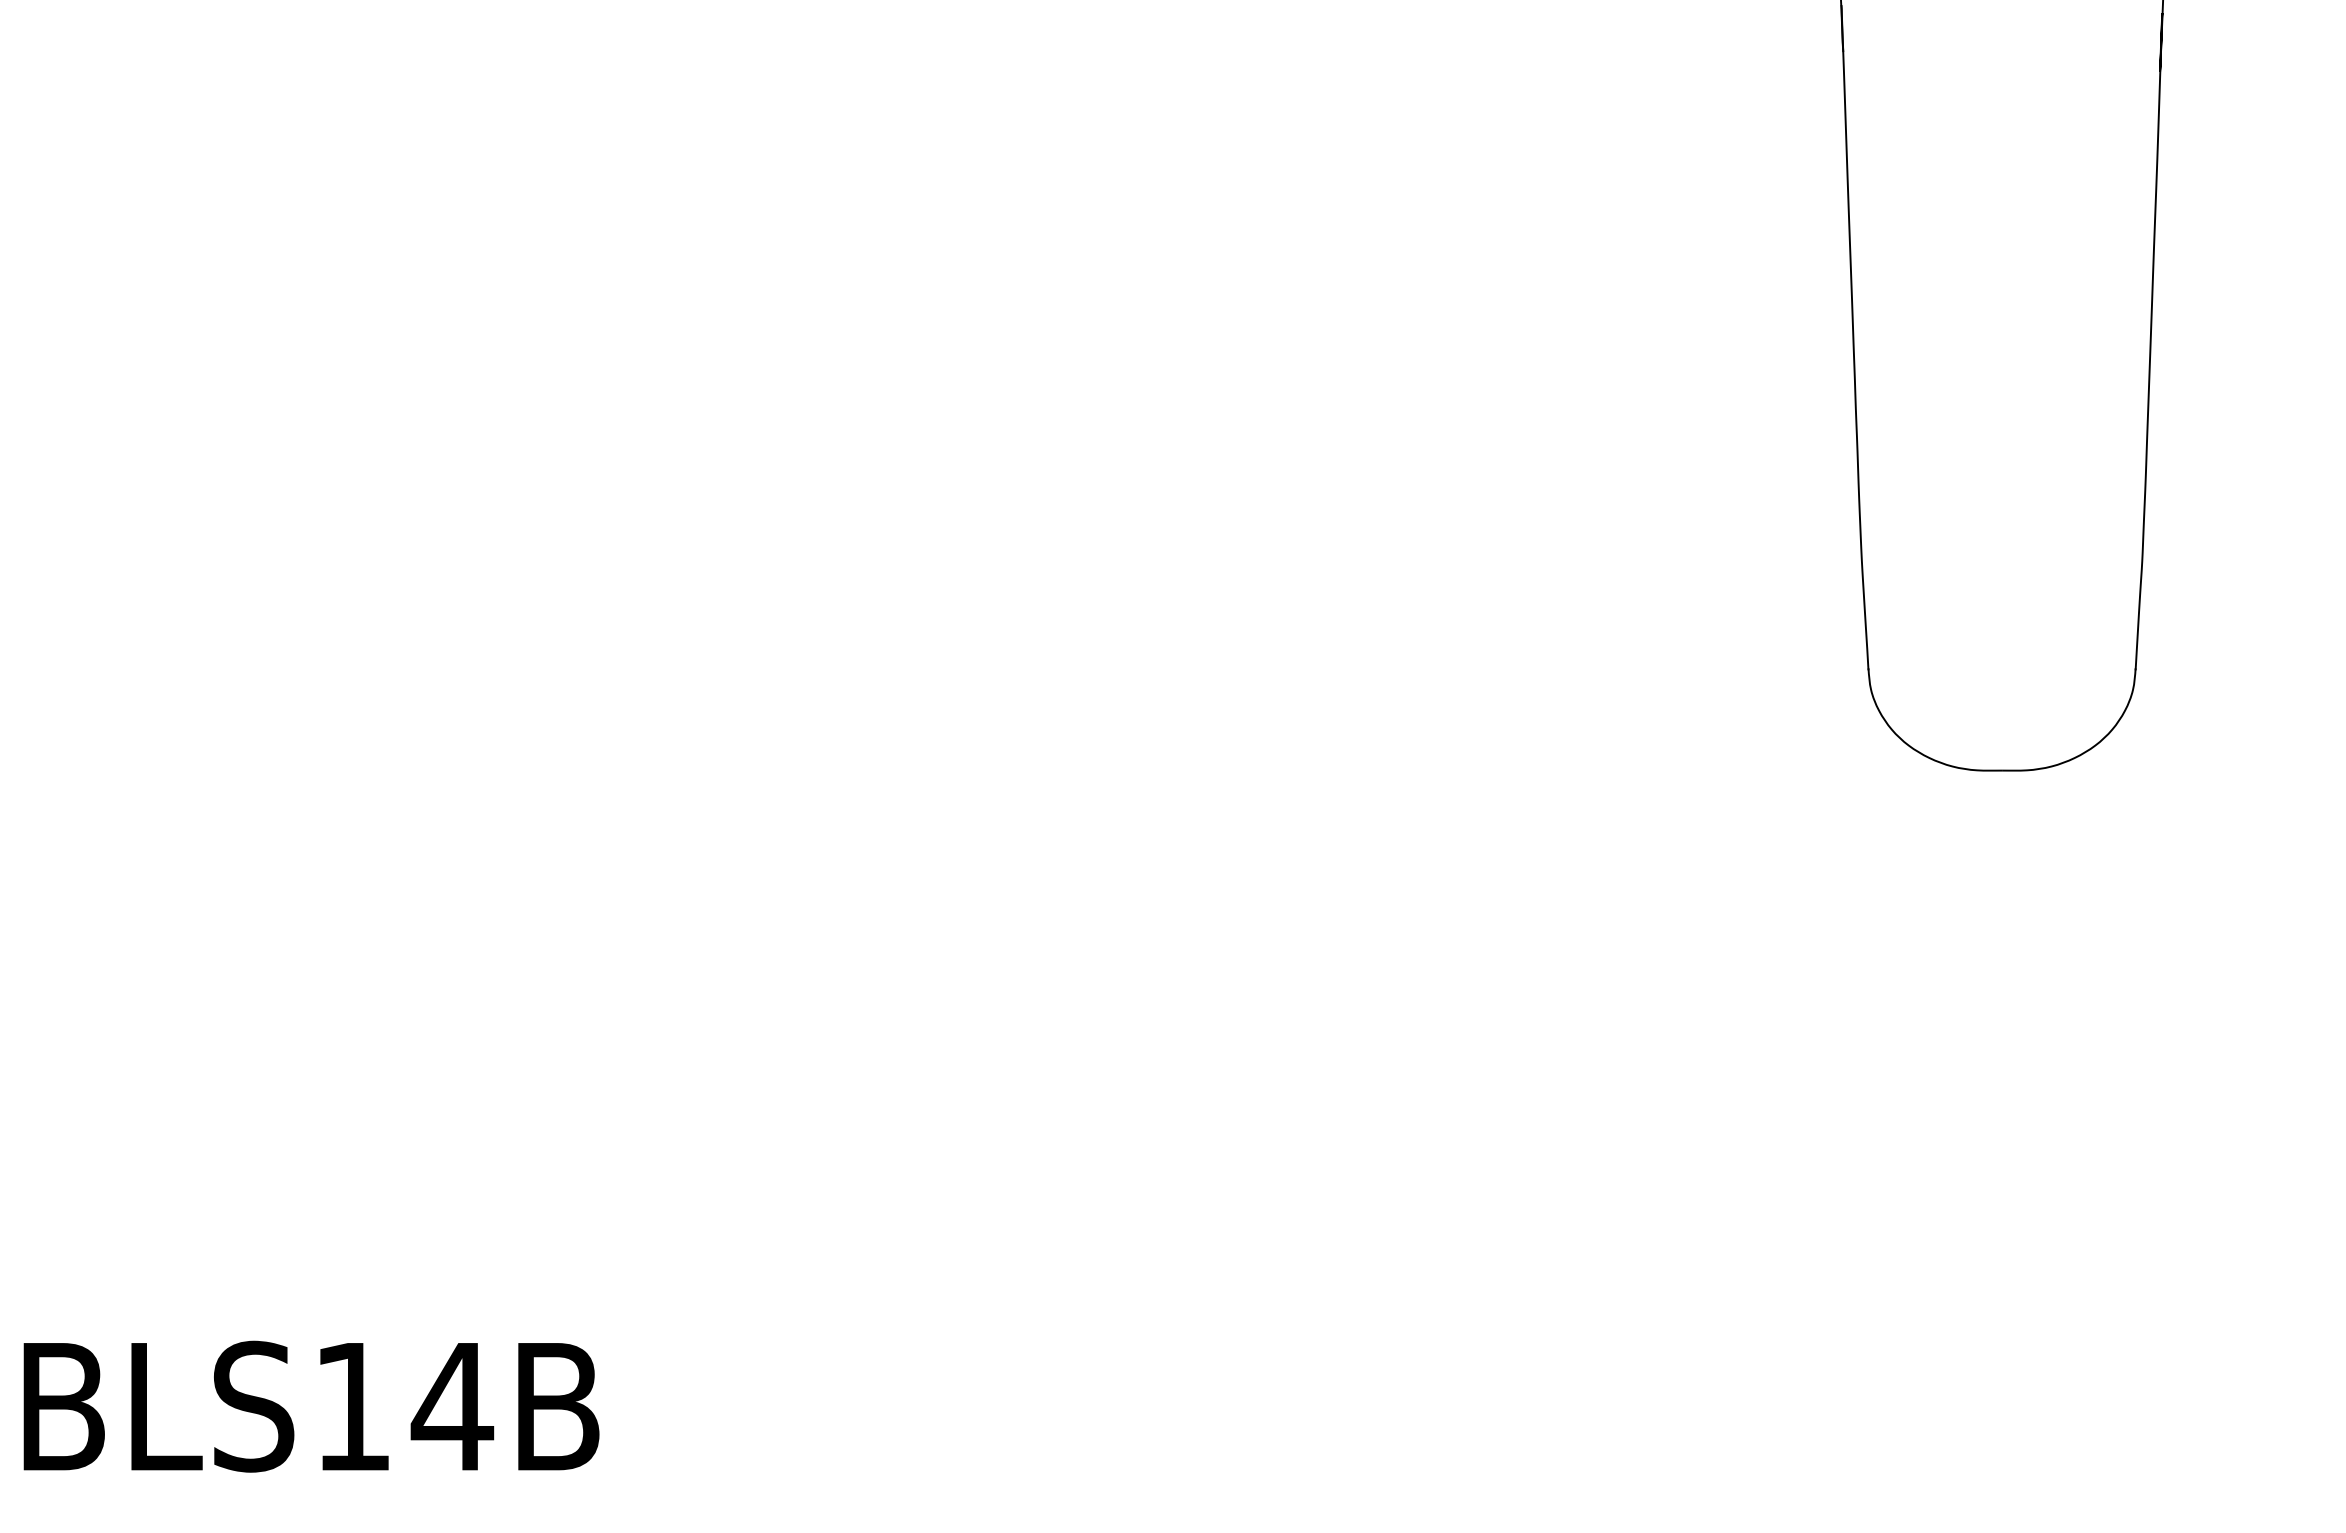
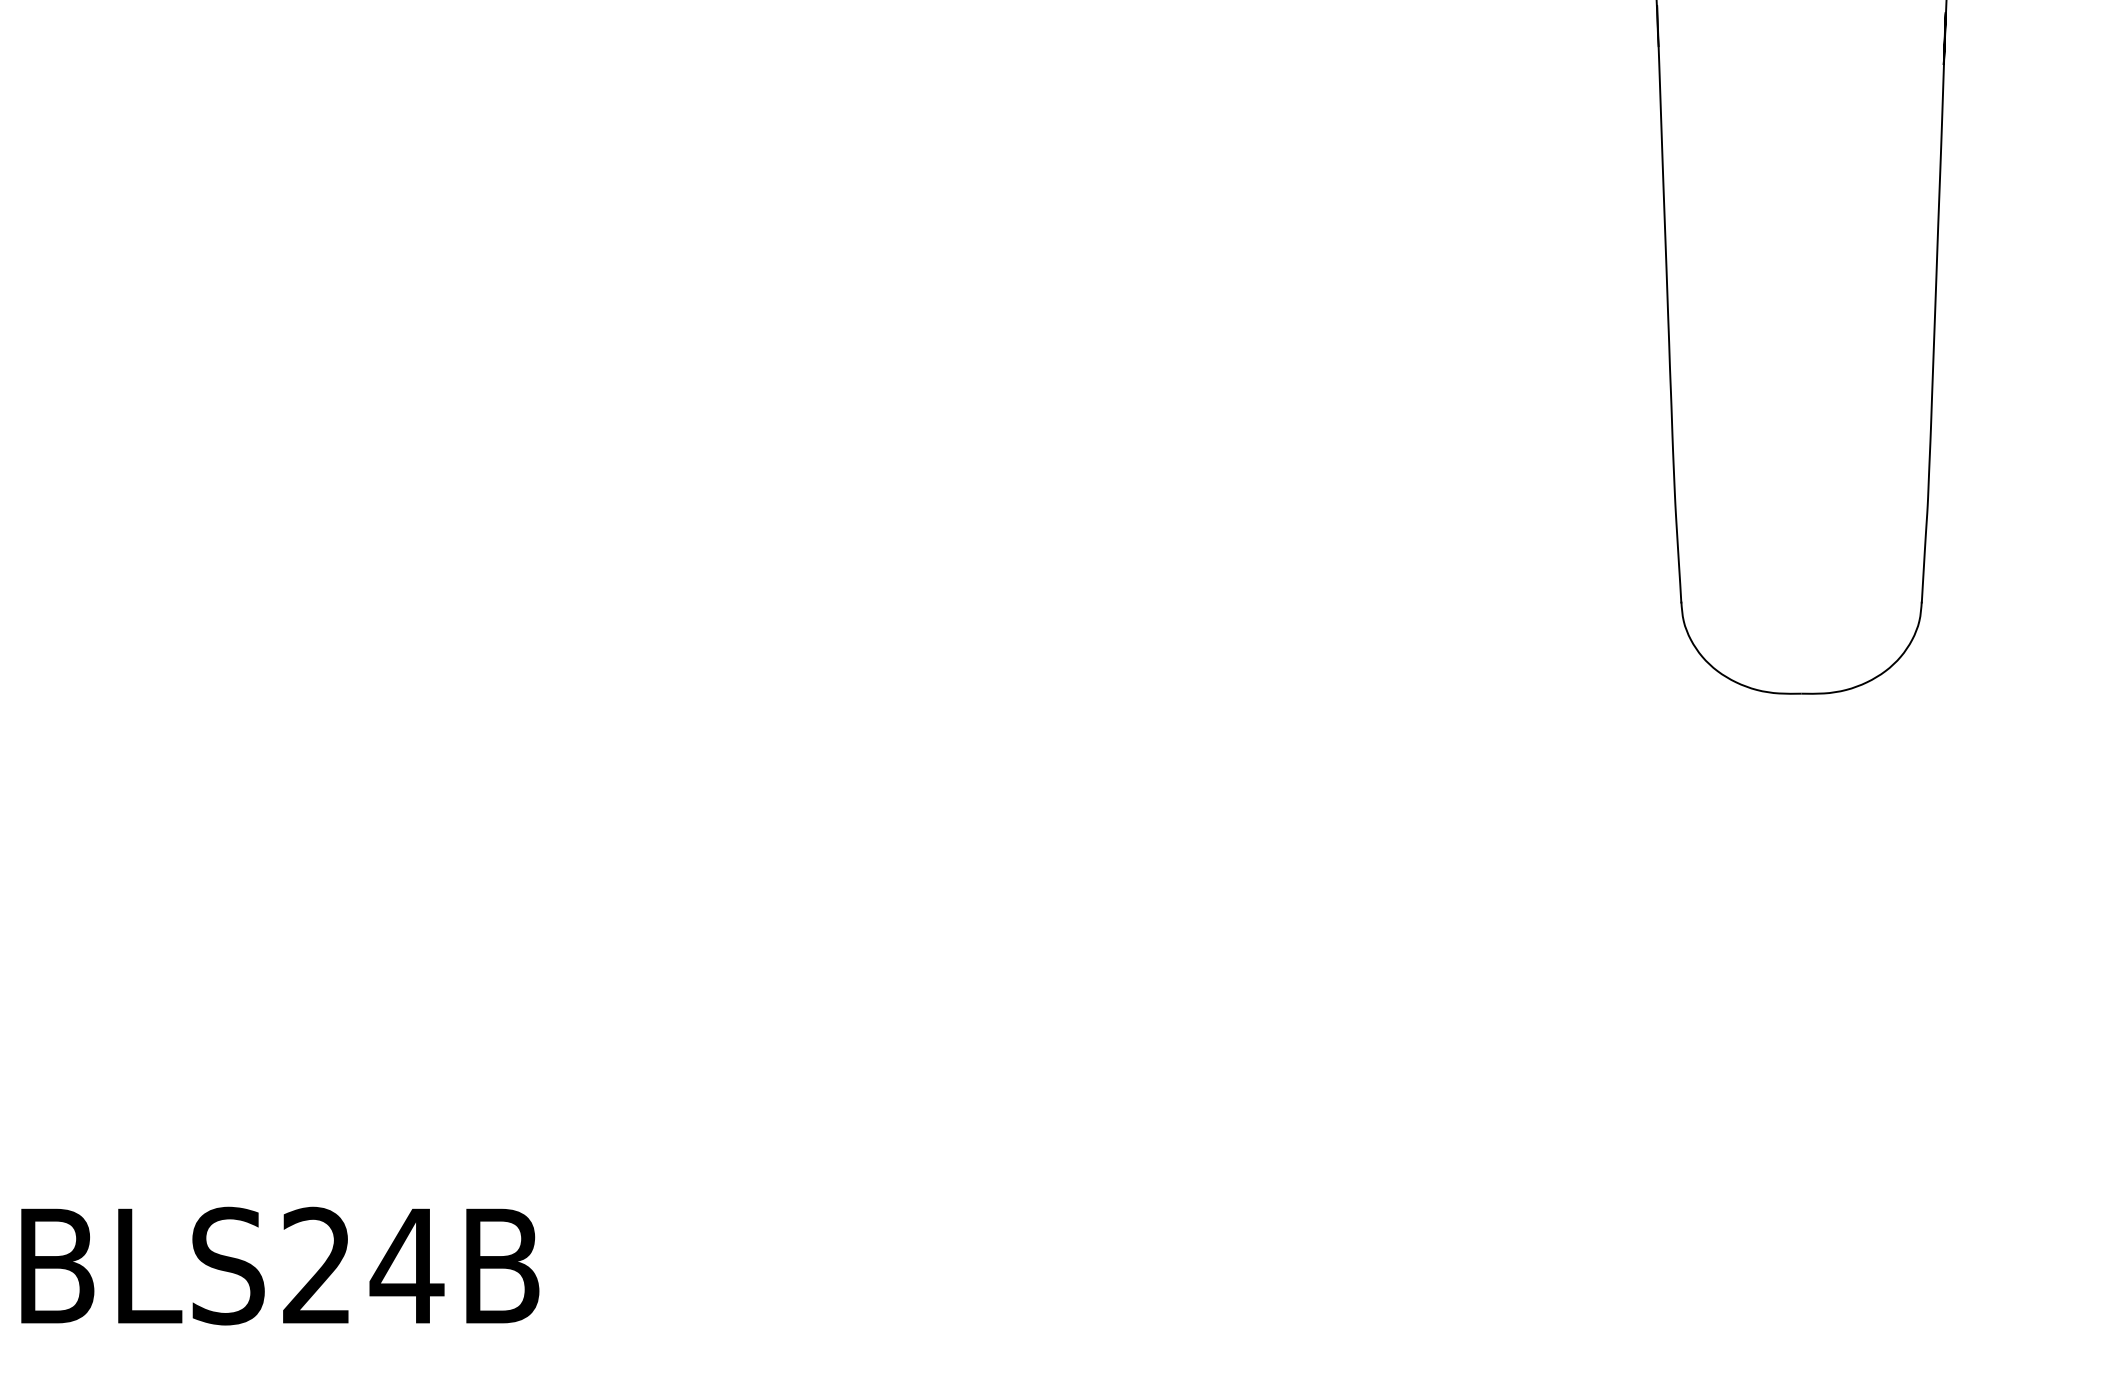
text: (351, 1405) -> (316, 1265), BLS14B -> BLS24B

